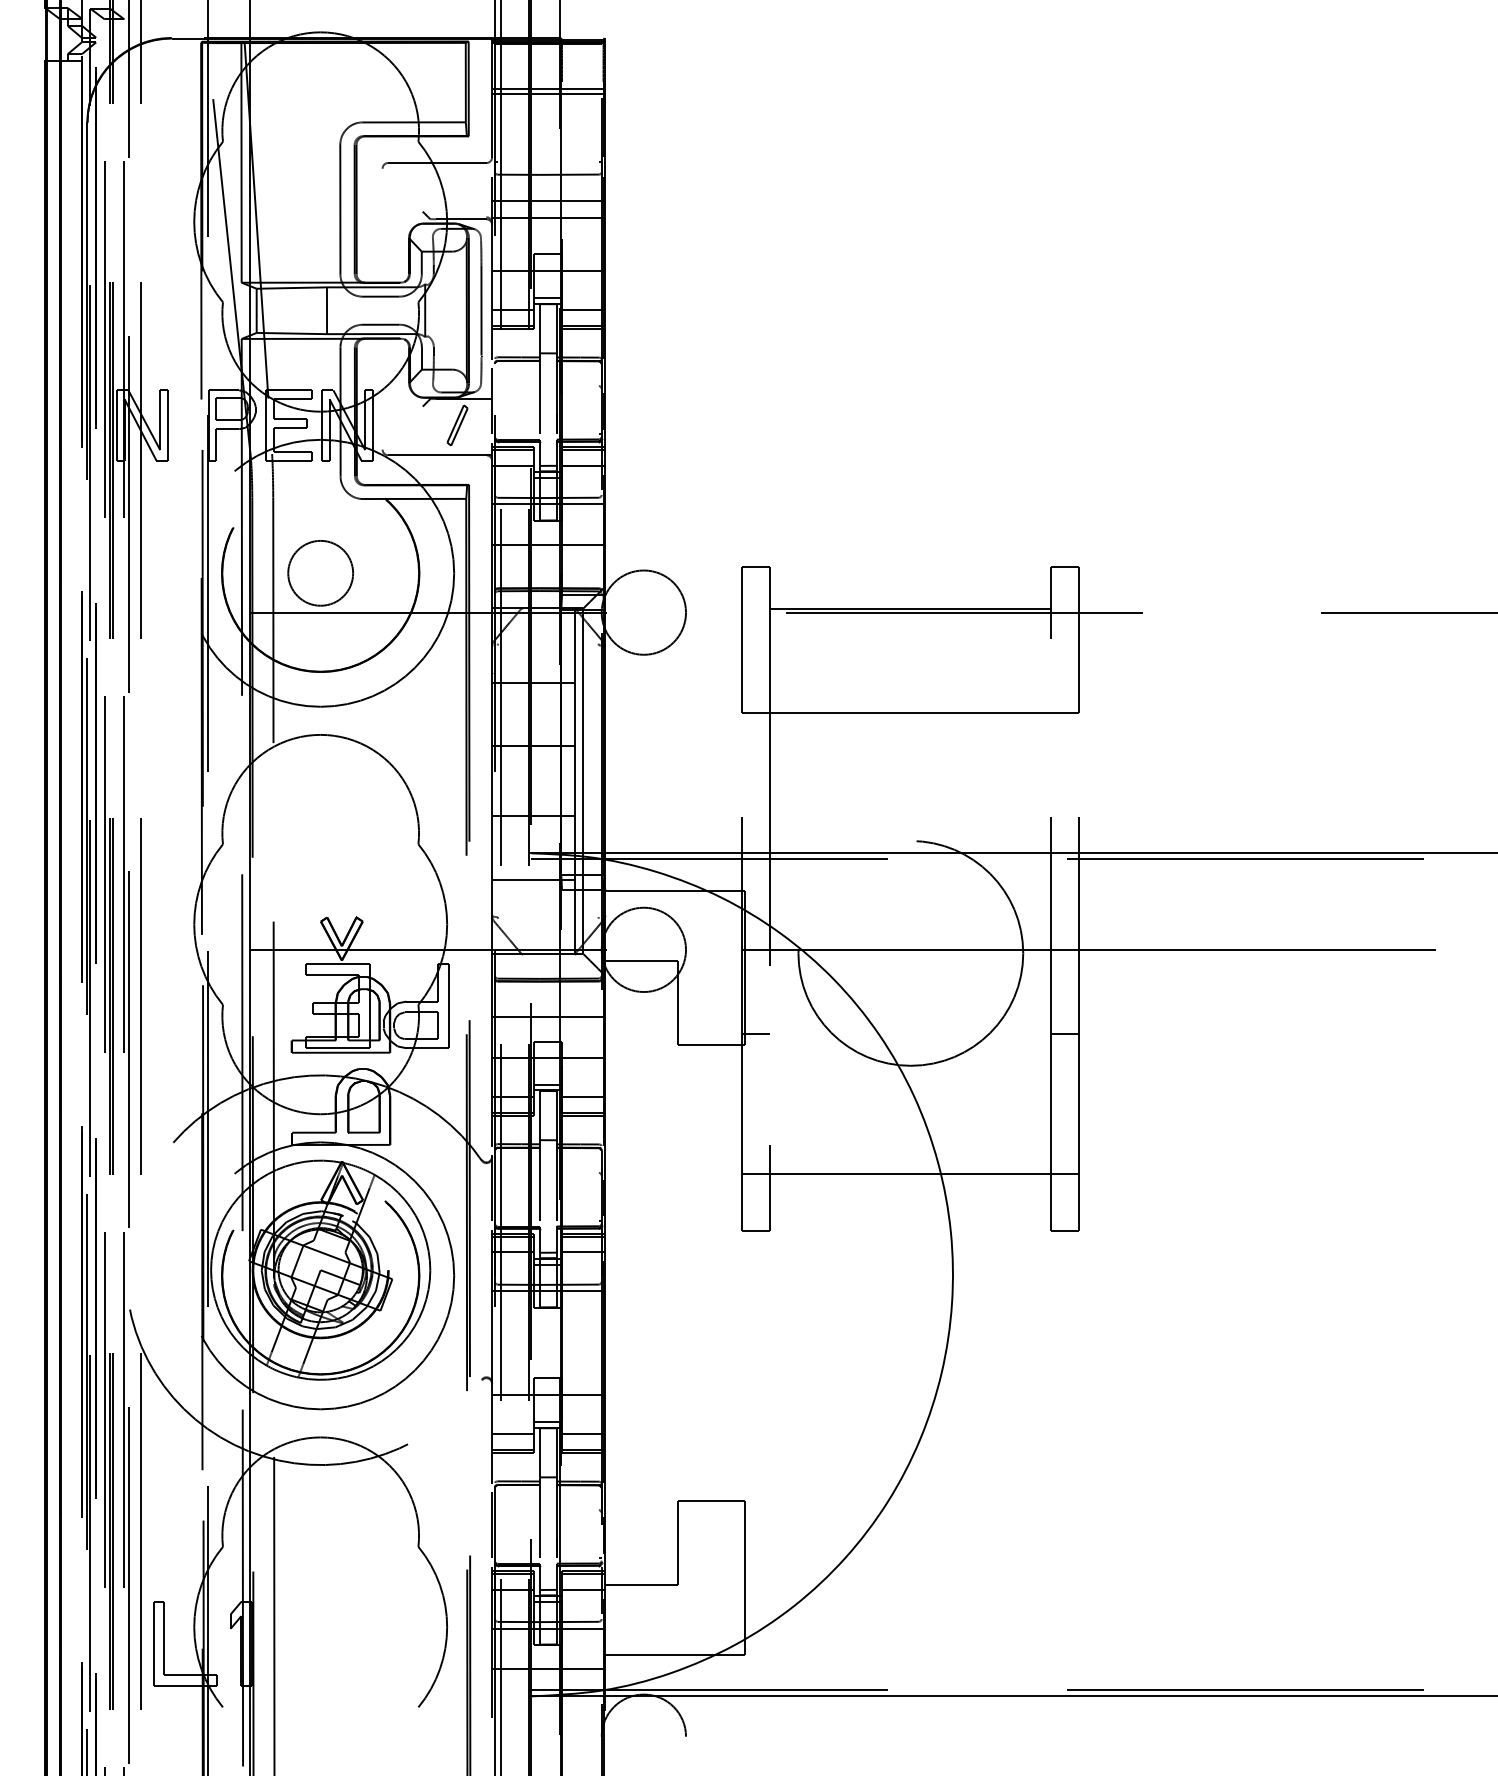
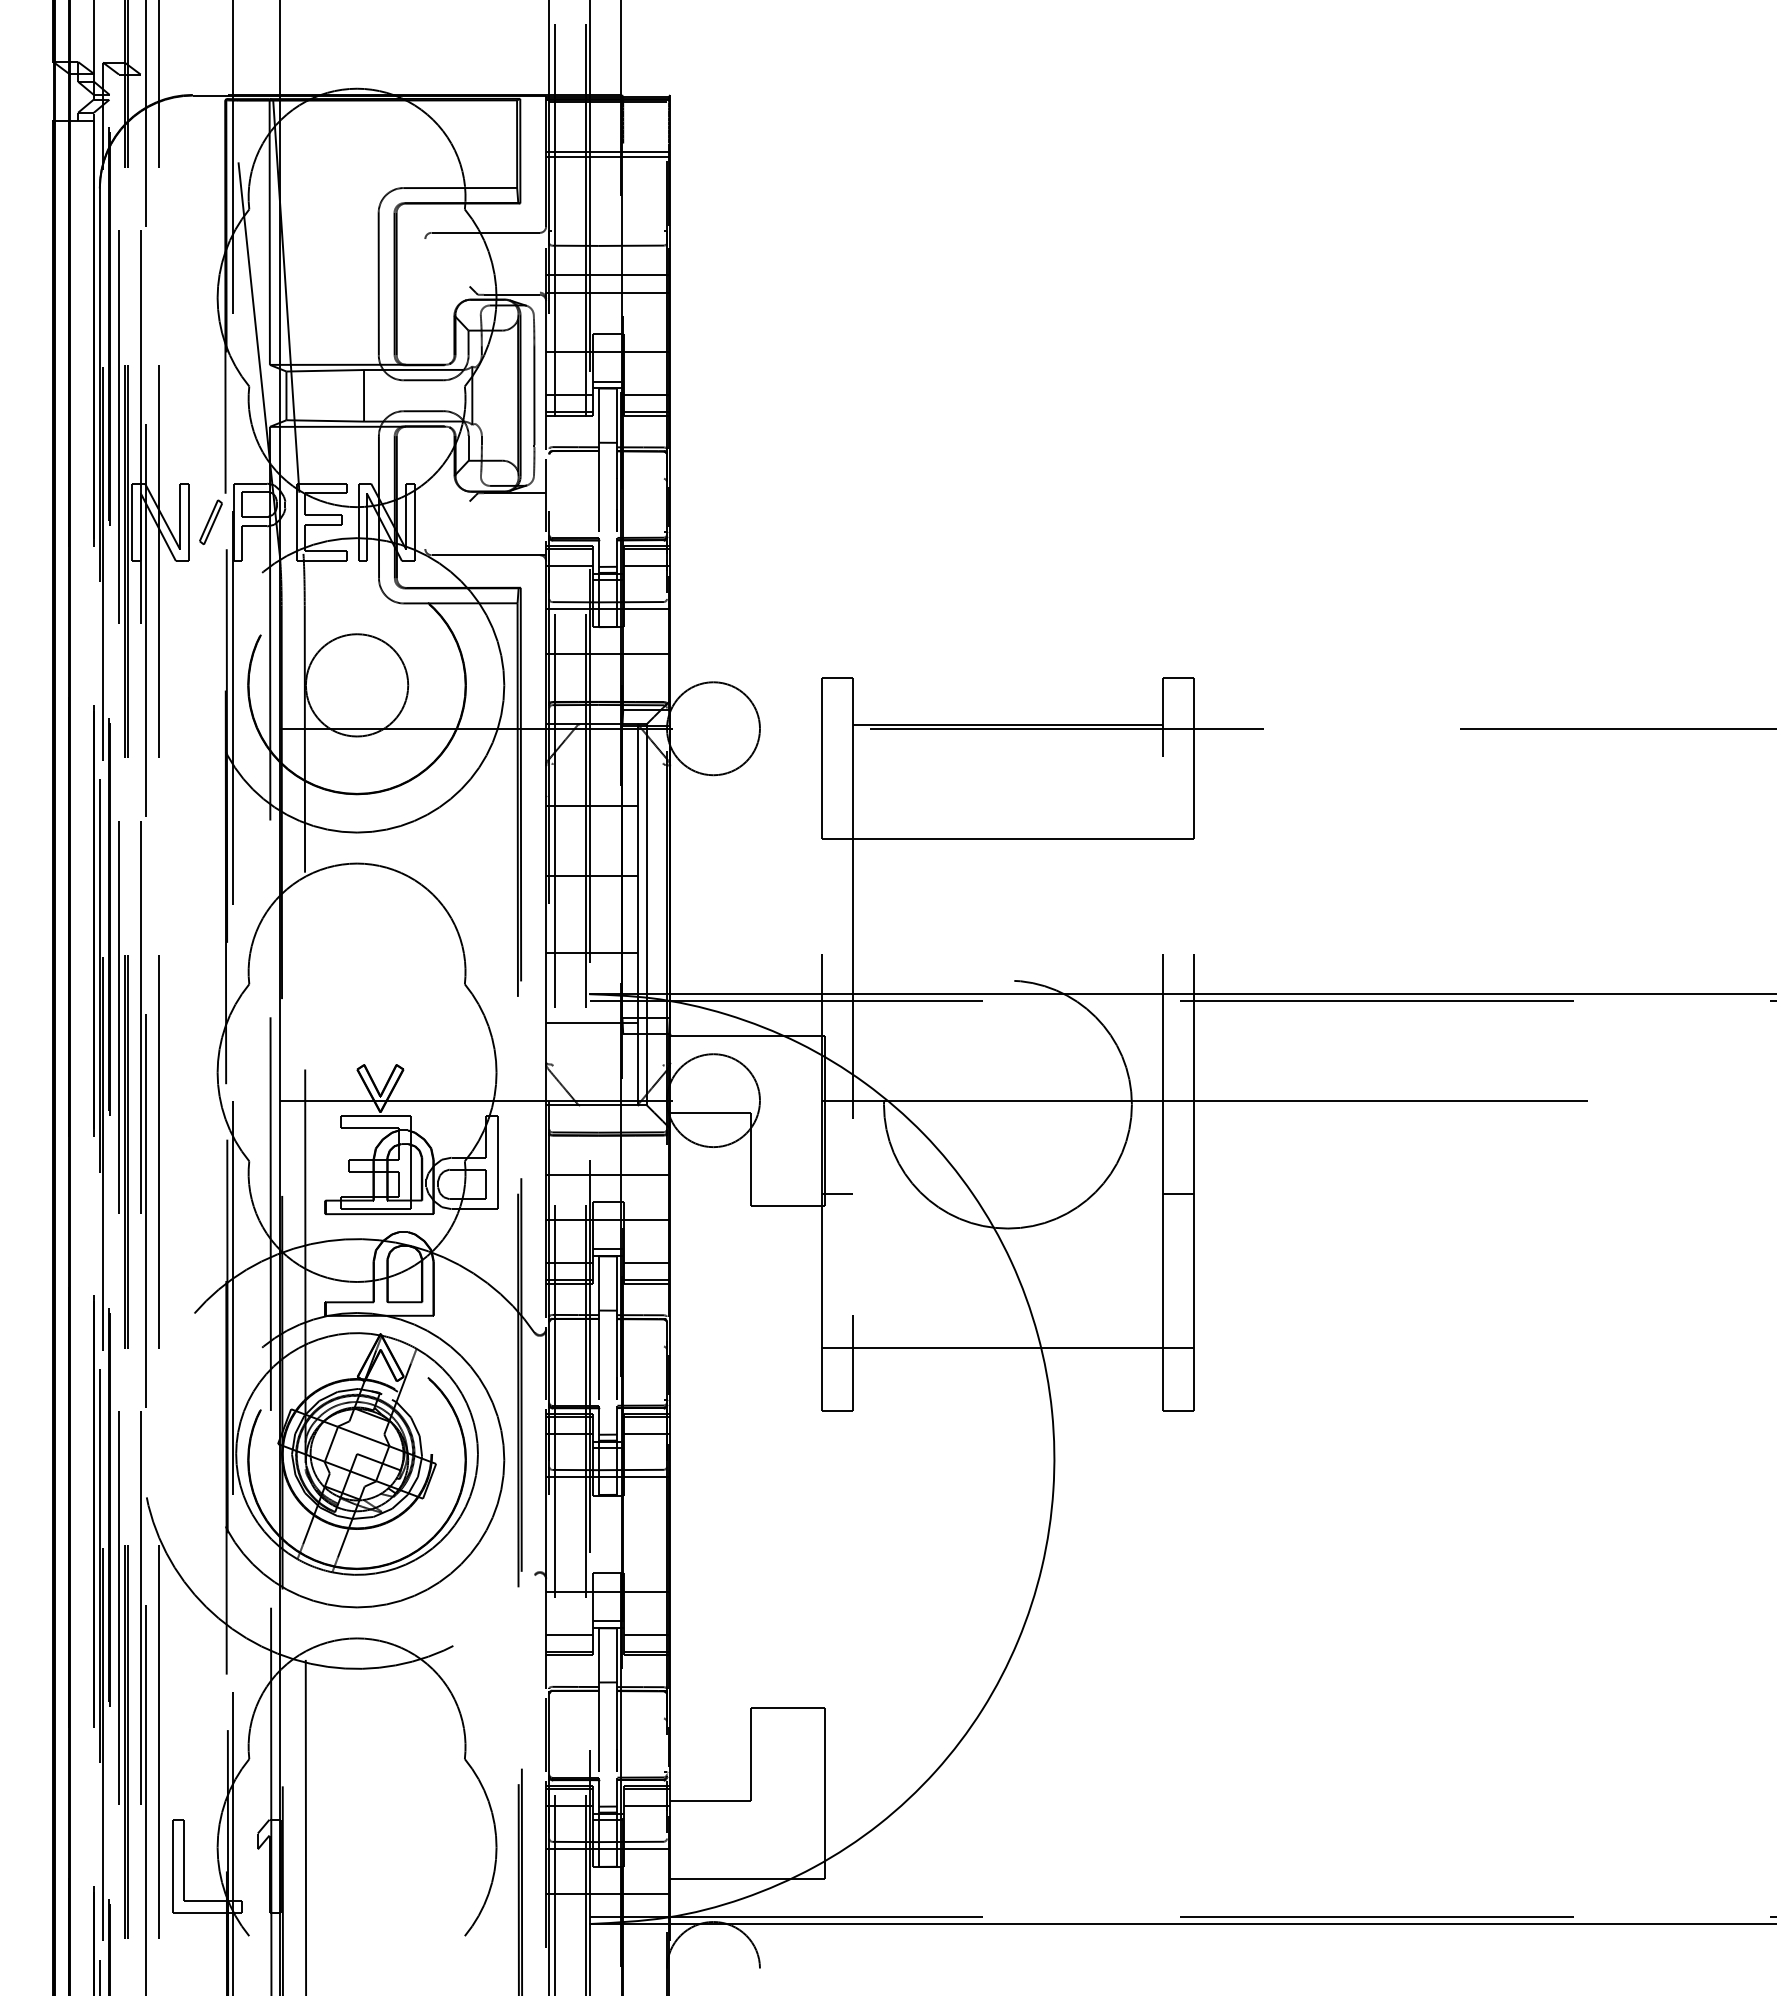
part: (457, 425) -> (210, 522), moved
circle: (320, 573) -> (356, 685), size x1.43

